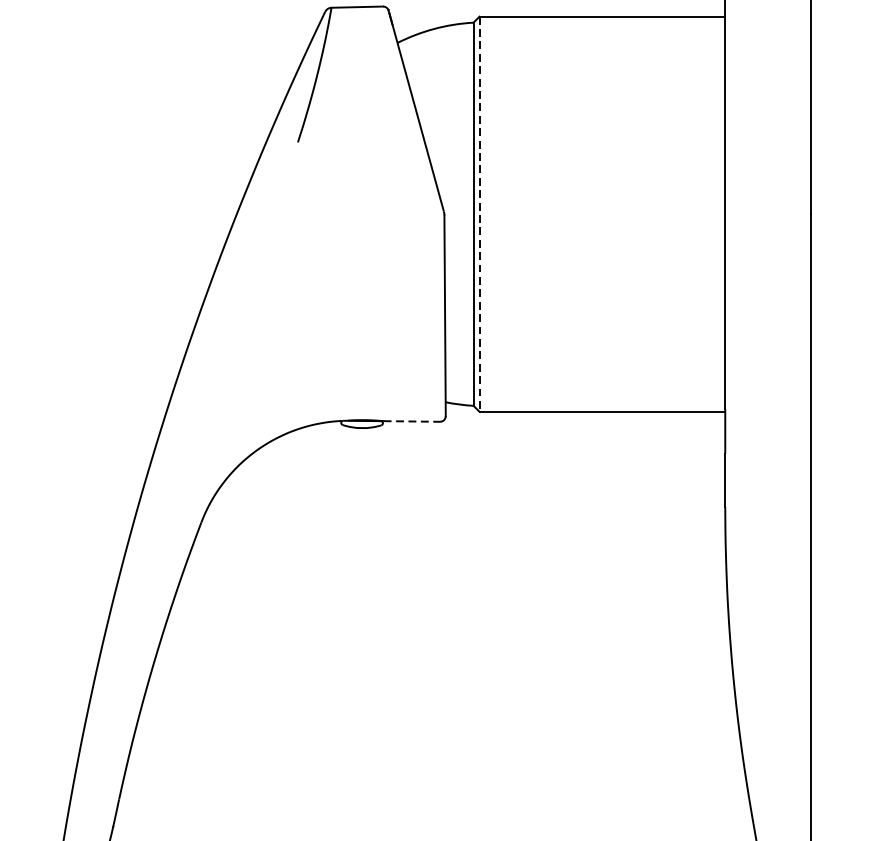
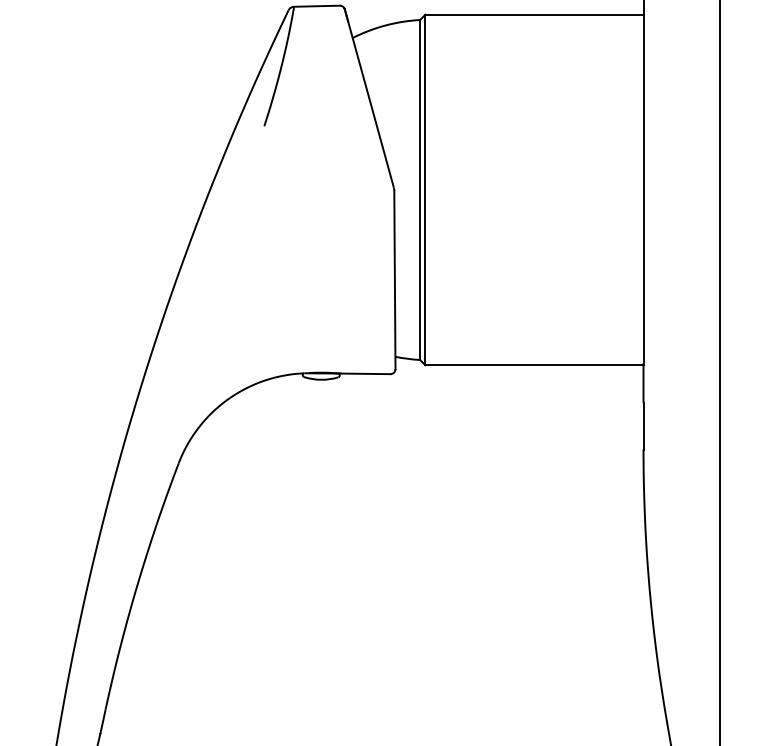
line: (479, 214) -> (425, 190), dashed -> solid
line: (411, 421) -> (365, 373), dashed -> solid

